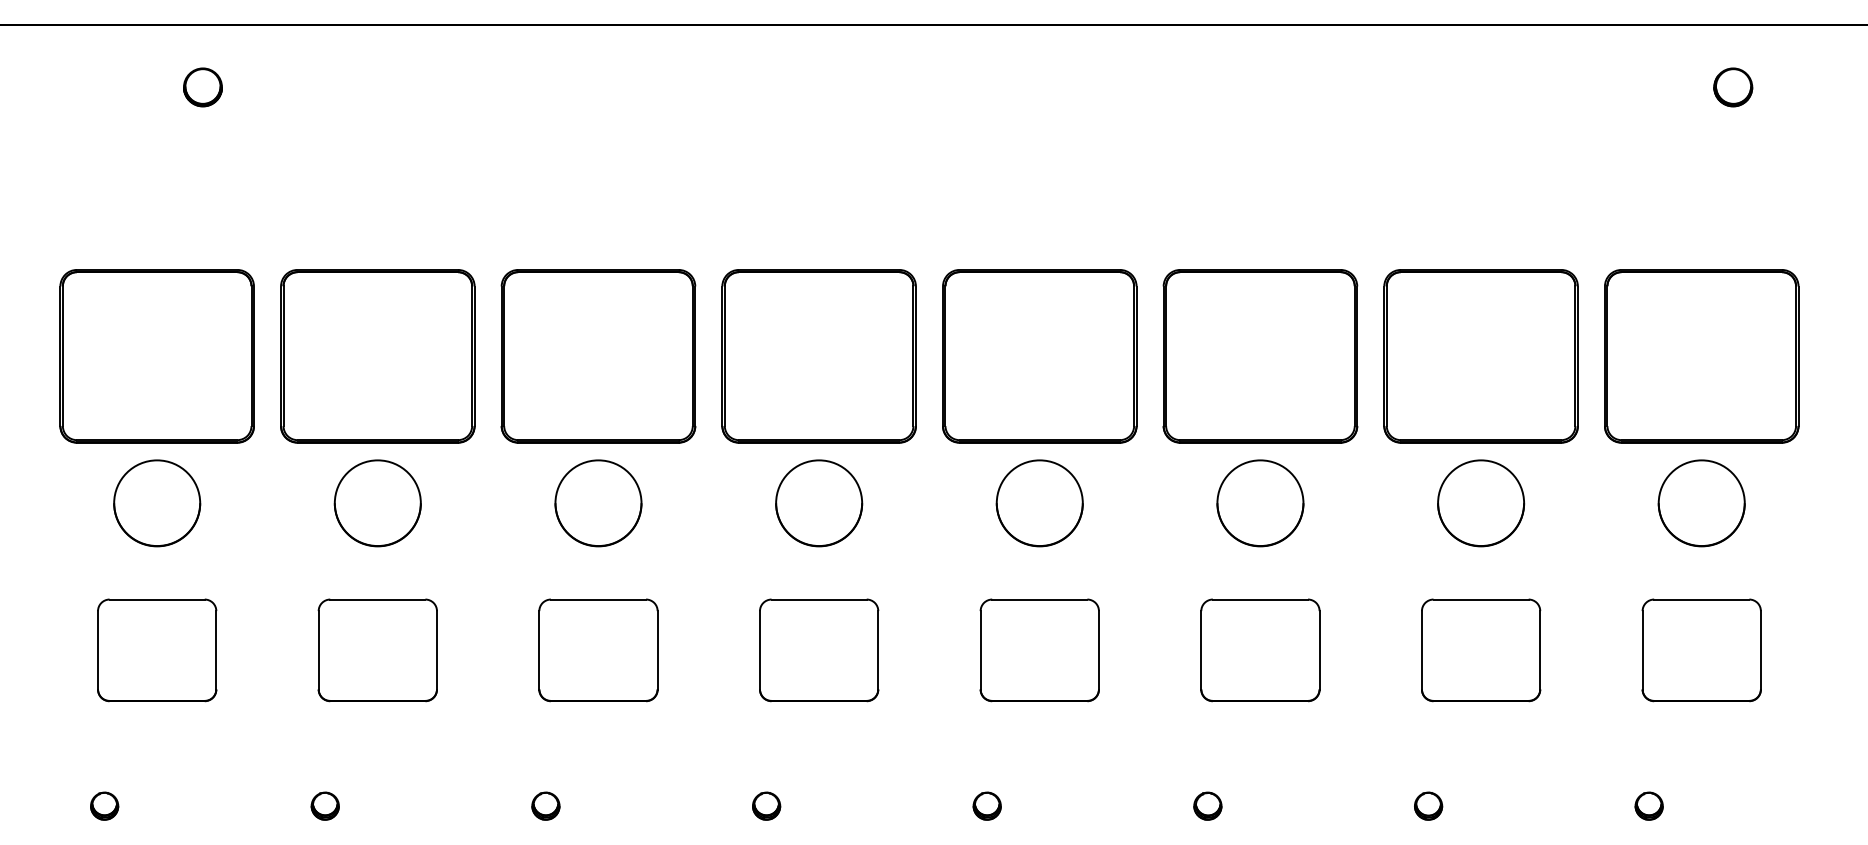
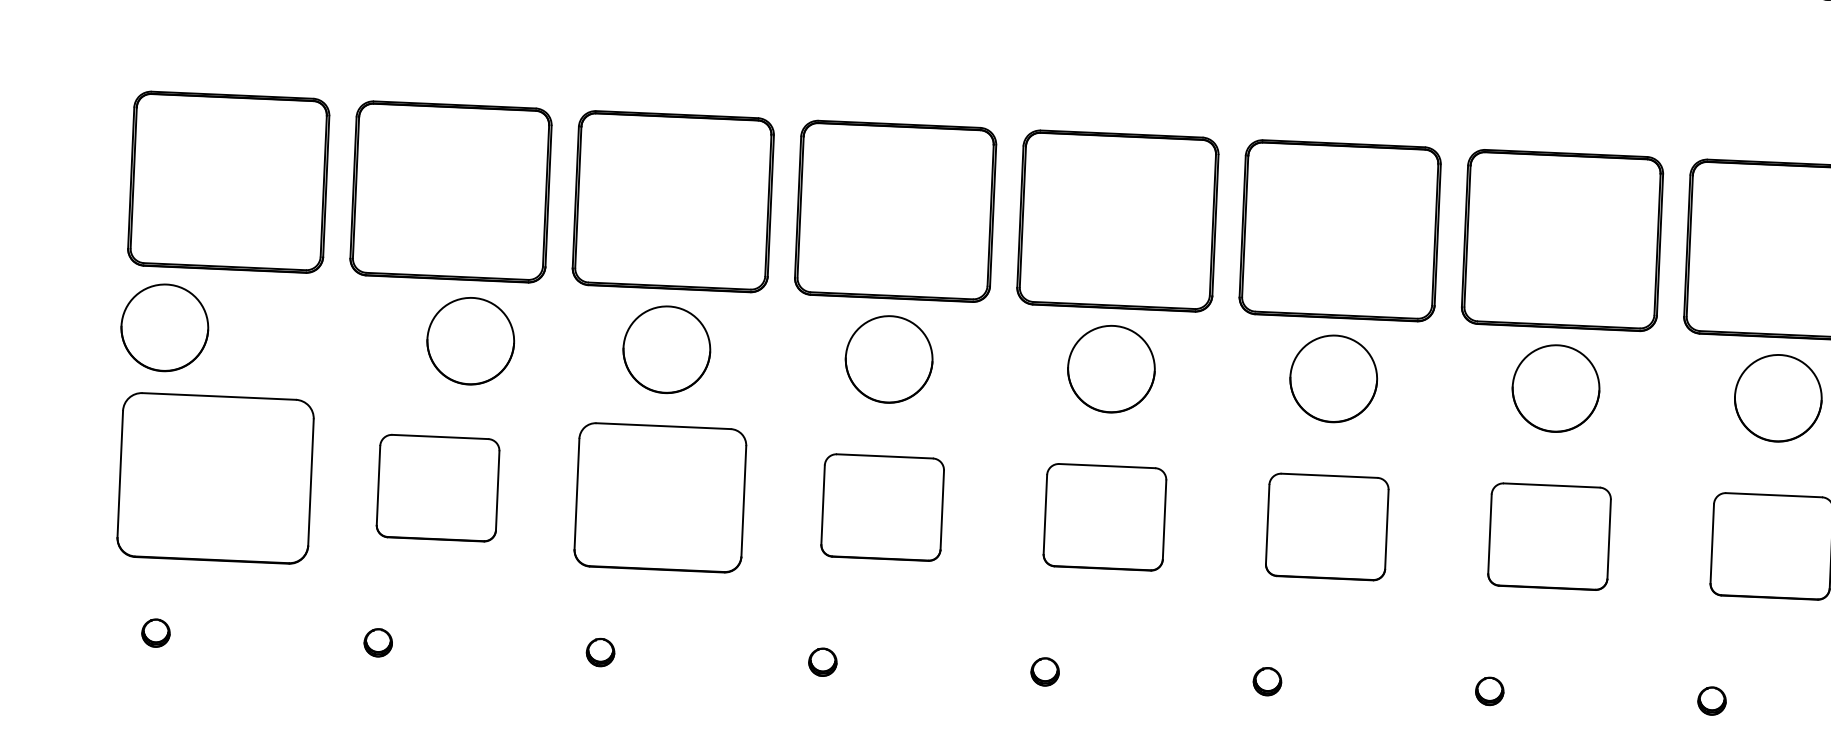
part: (157, 503) -> (165, 328), moved
part: (377, 503) -> (470, 341), moved
part: (157, 650) -> (216, 478), size x1.6
part: (598, 650) -> (660, 498), size x1.4

